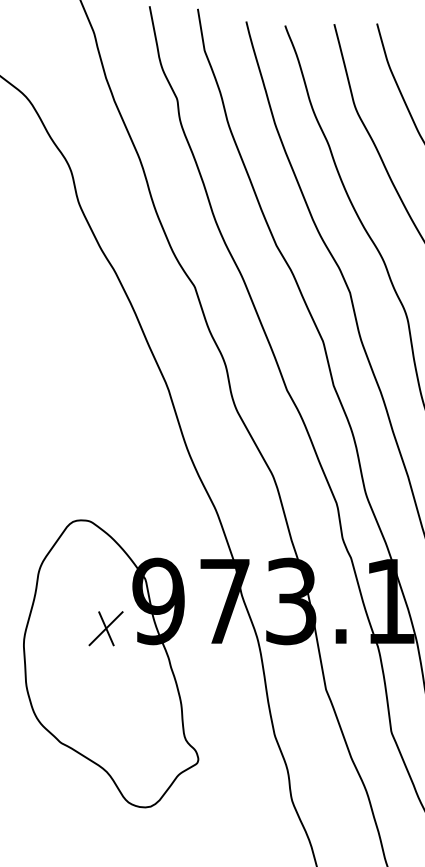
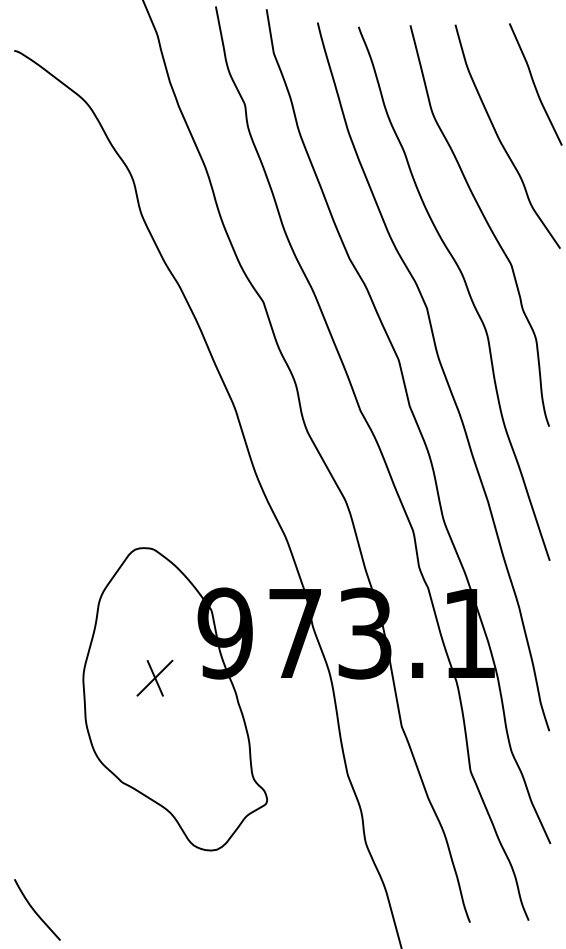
part: (105, 627) -> (154, 677), moved

